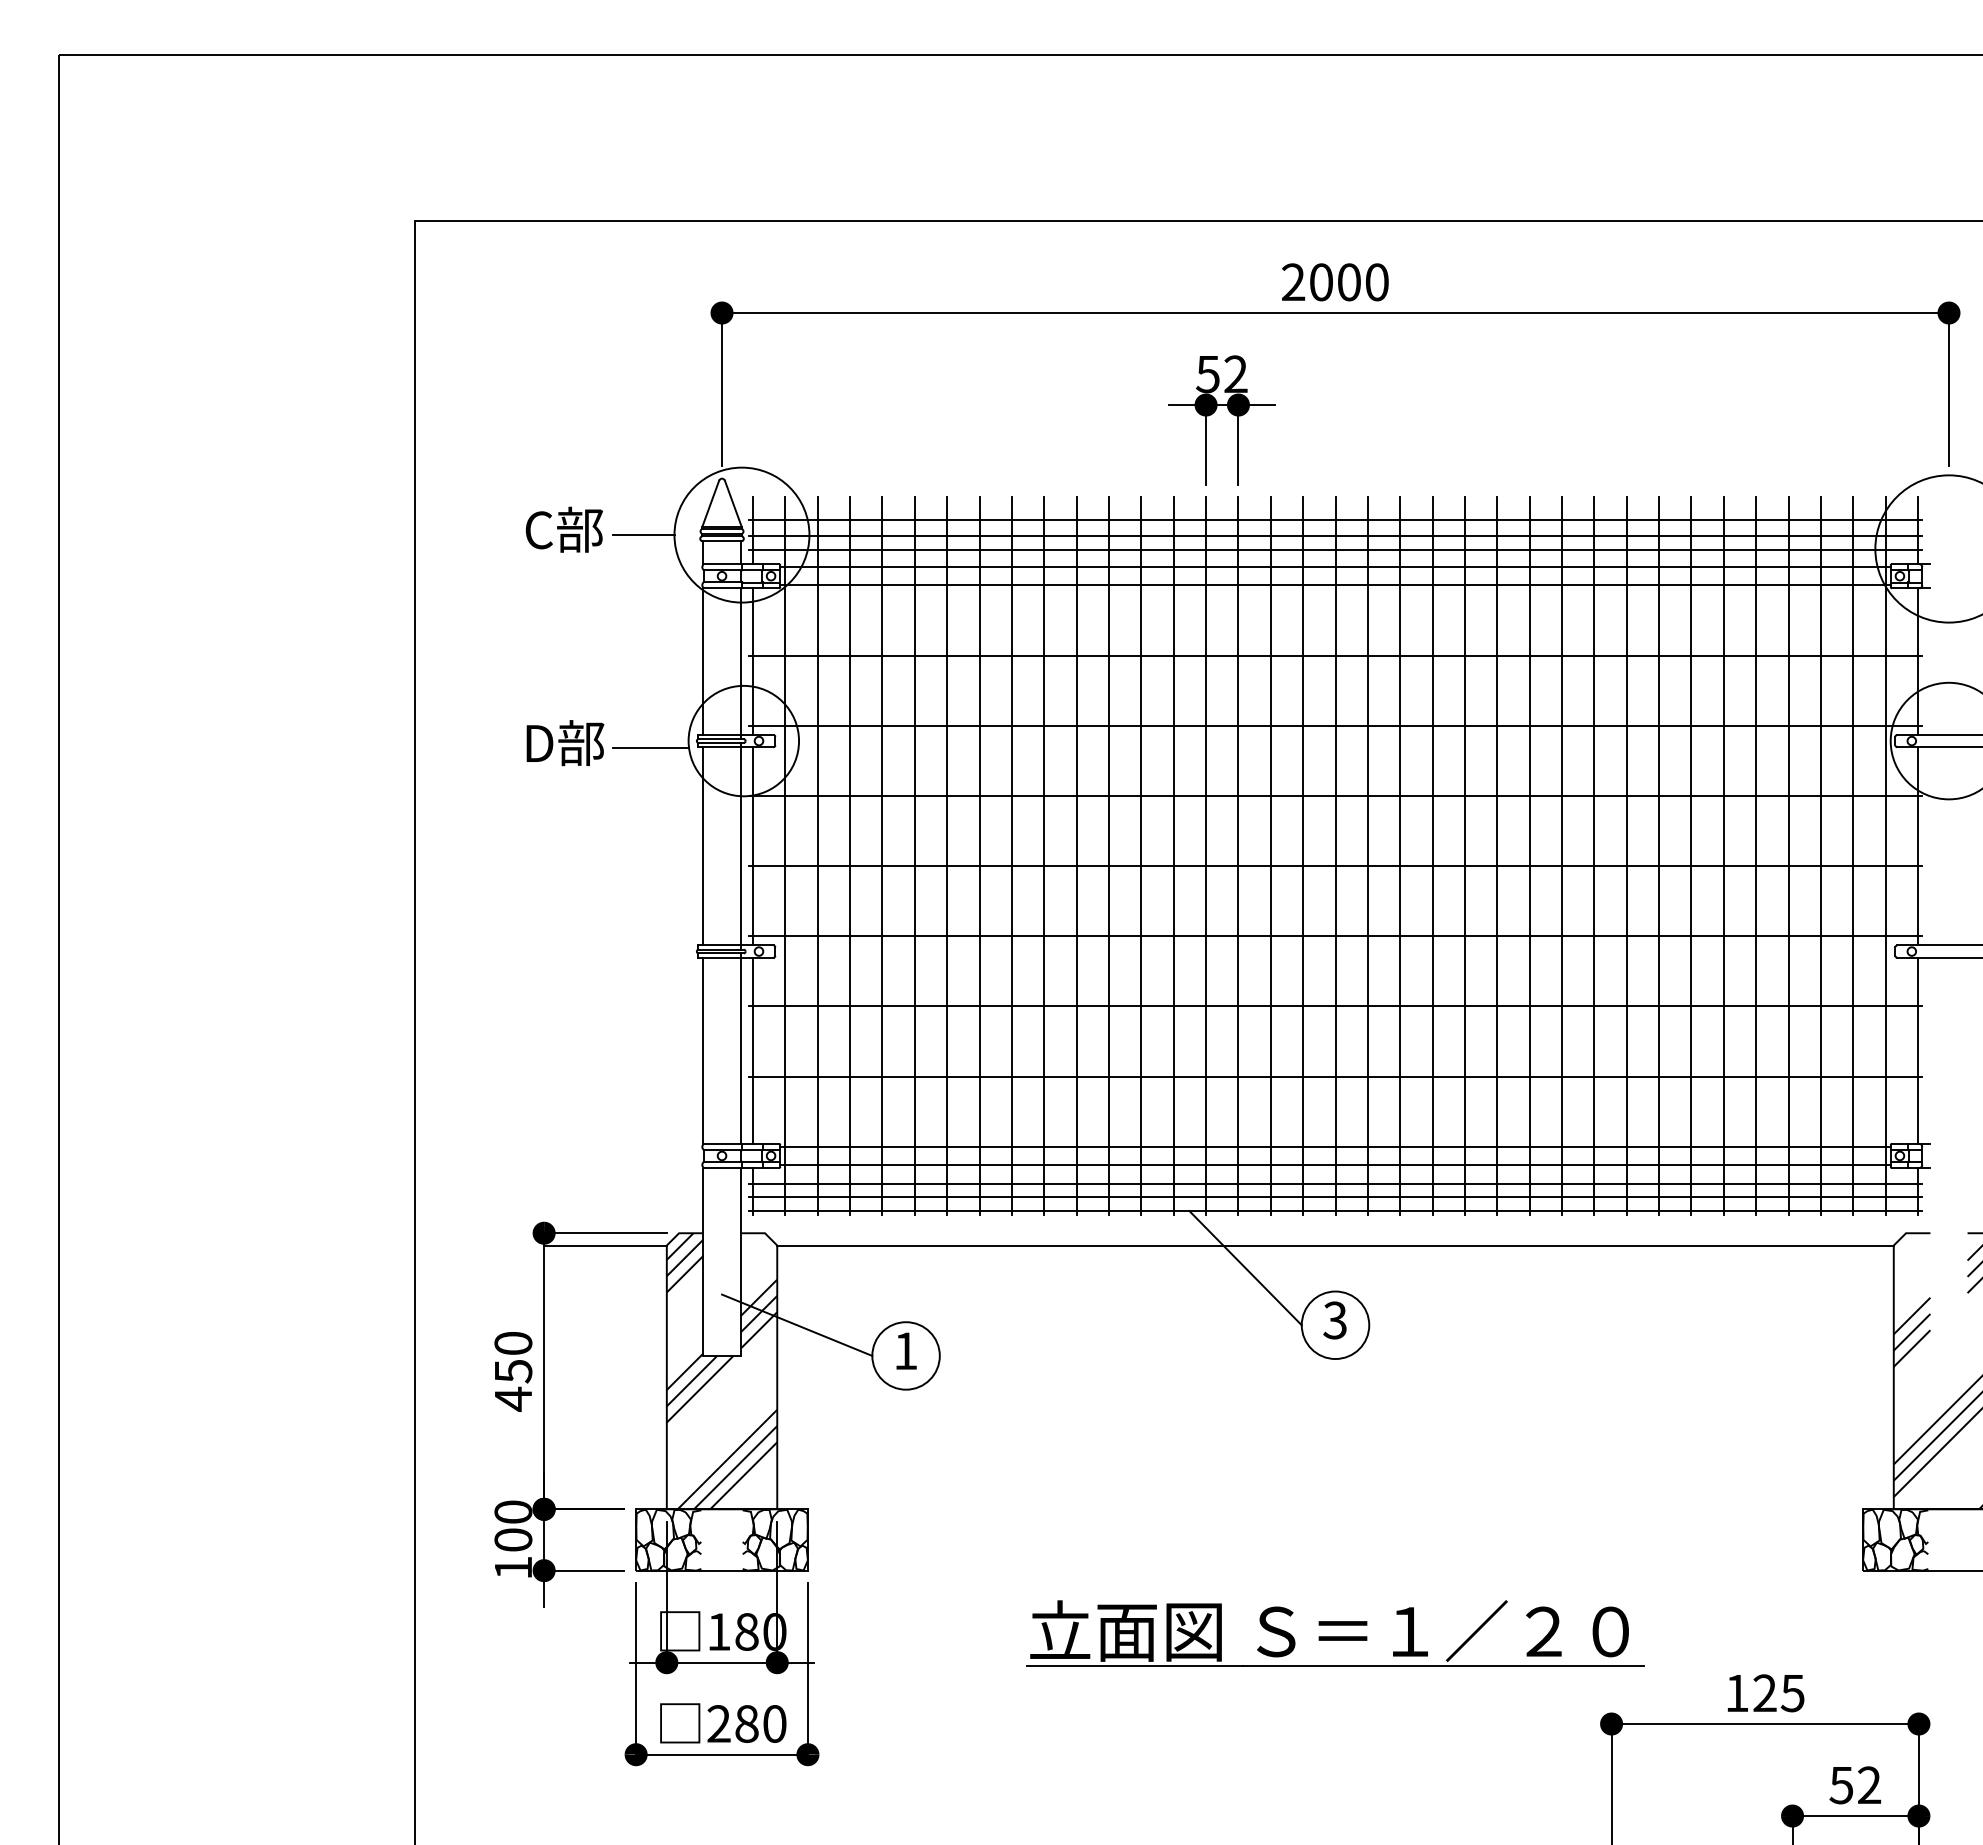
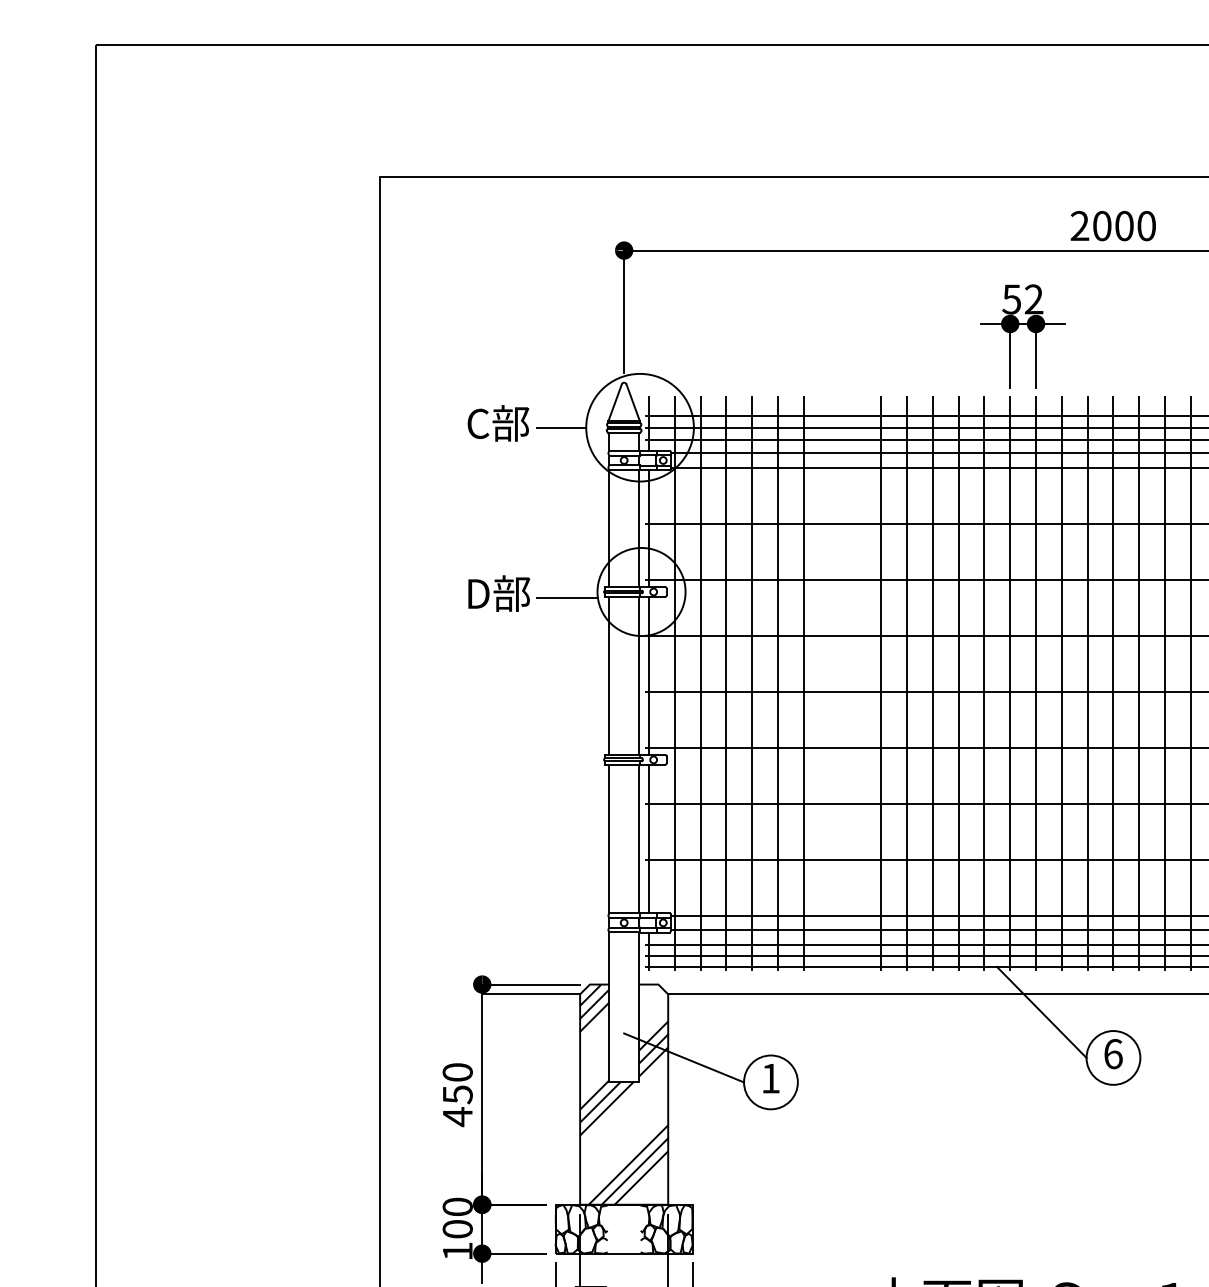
line: (979, 855) -> (829, 683), removed
line: (1011, 855) -> (855, 683), removed
text: (1335, 1320) -> (1113, 1054), 3 -> 6

